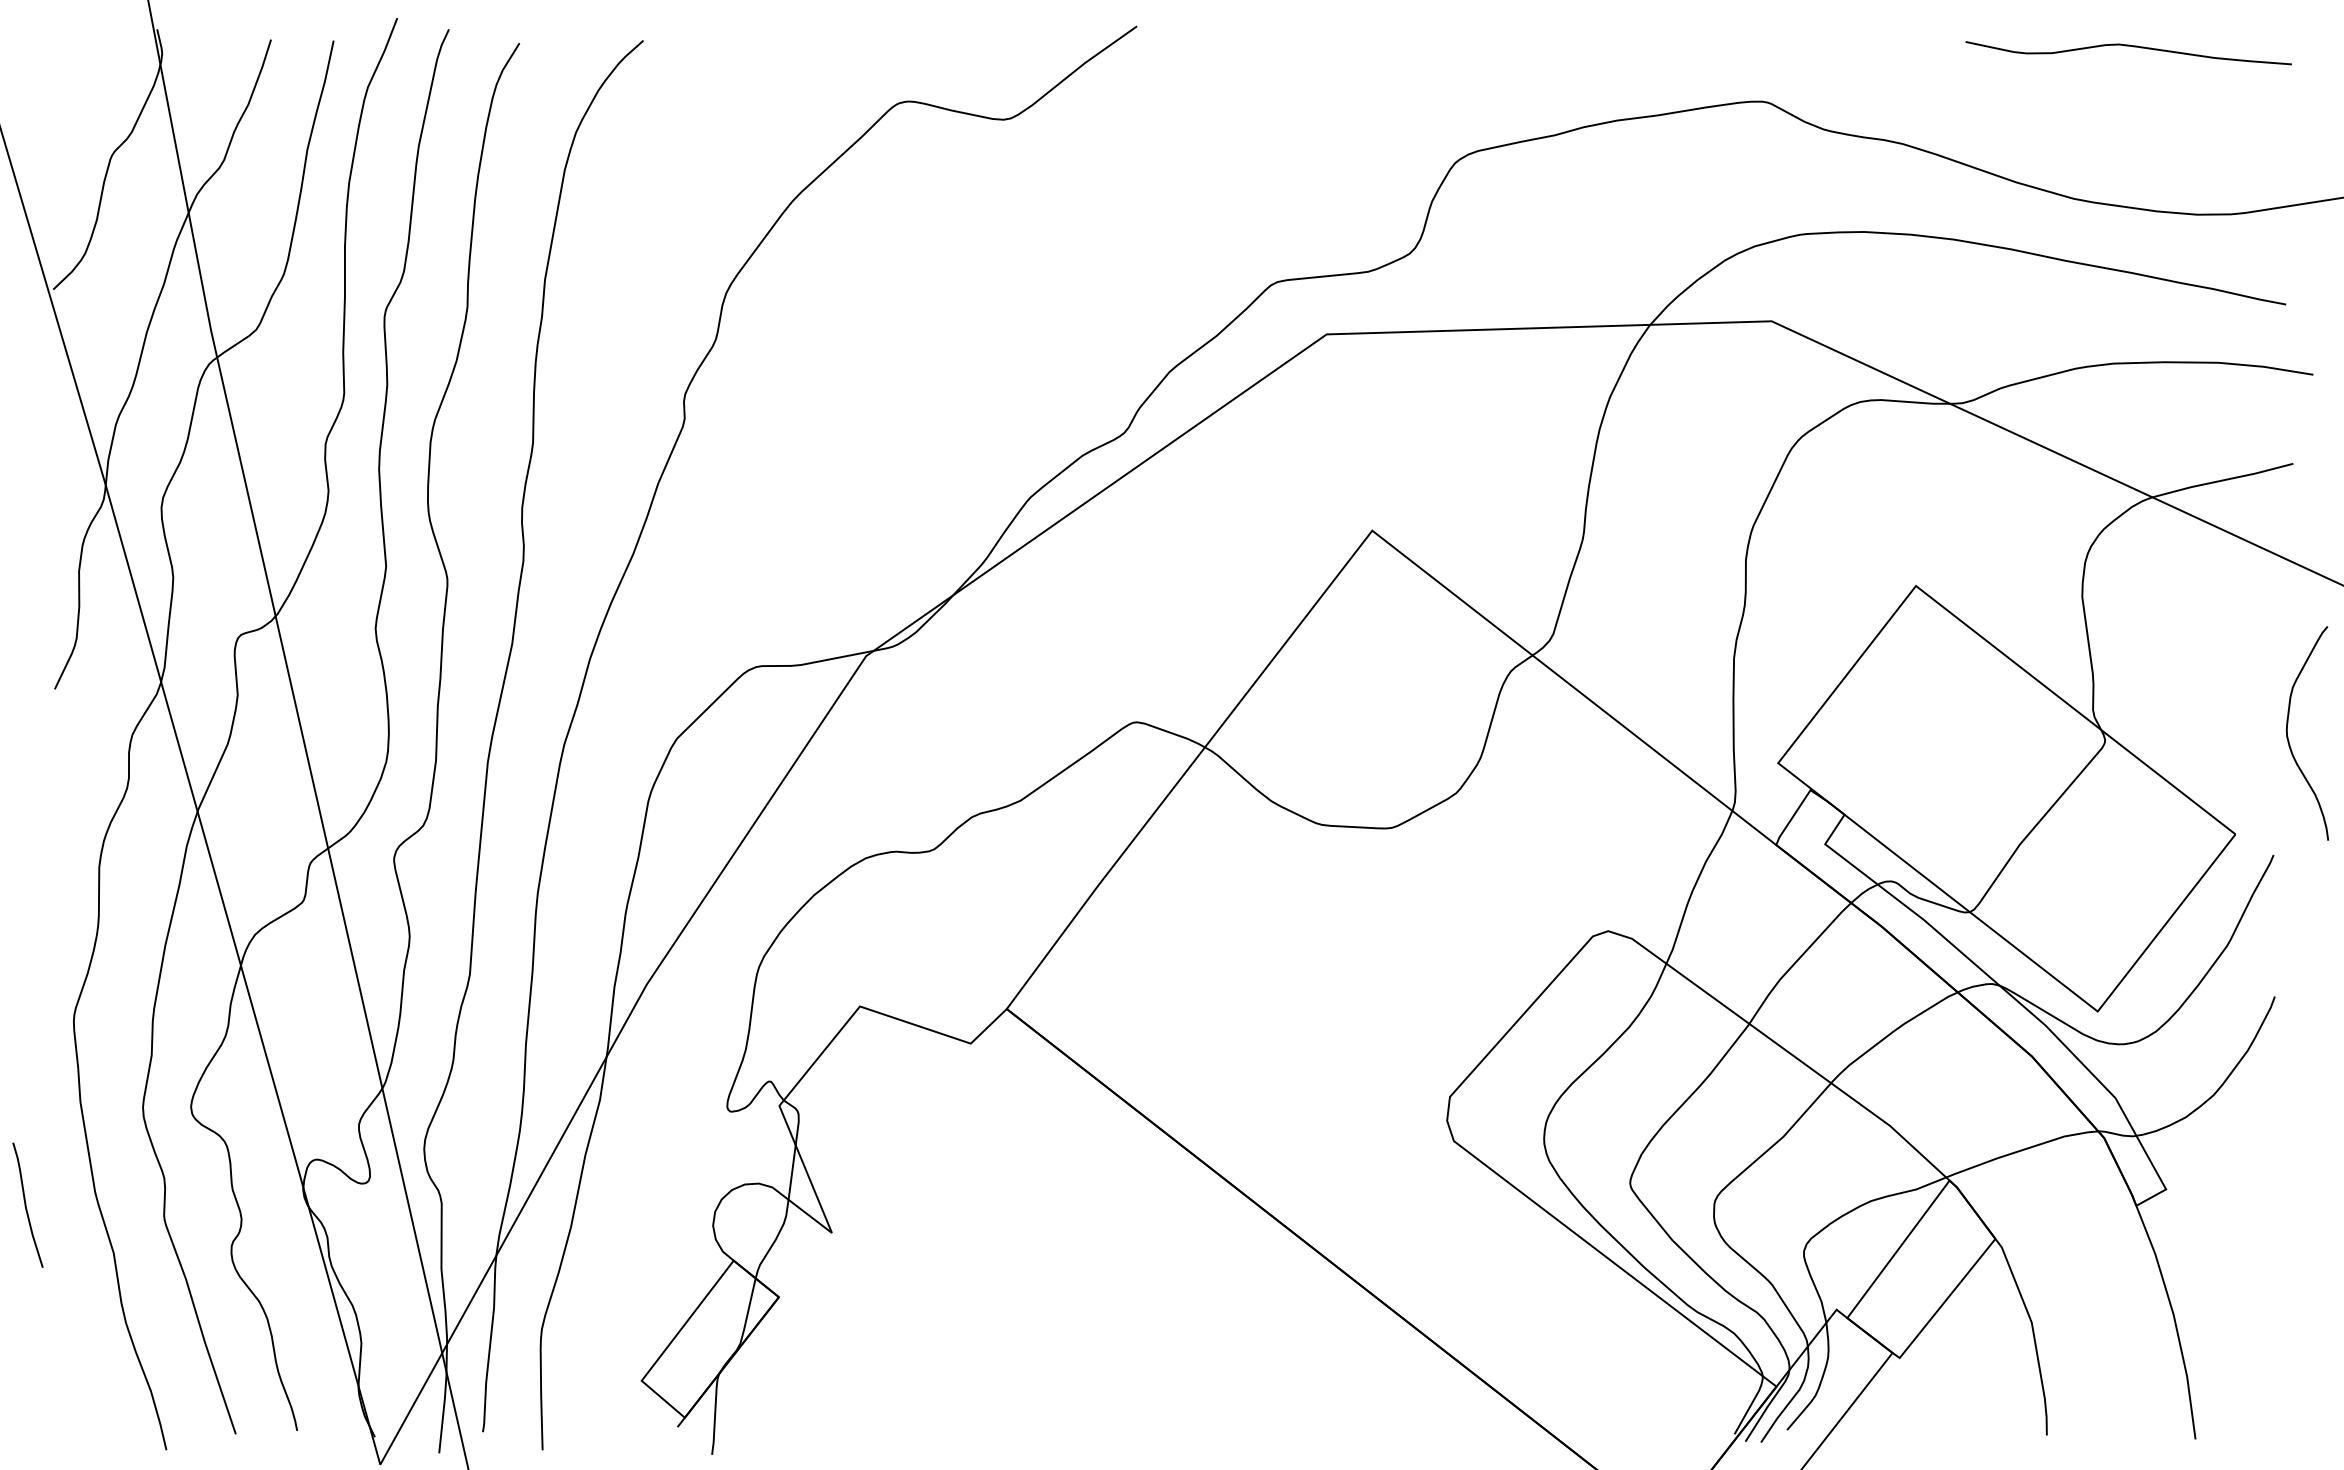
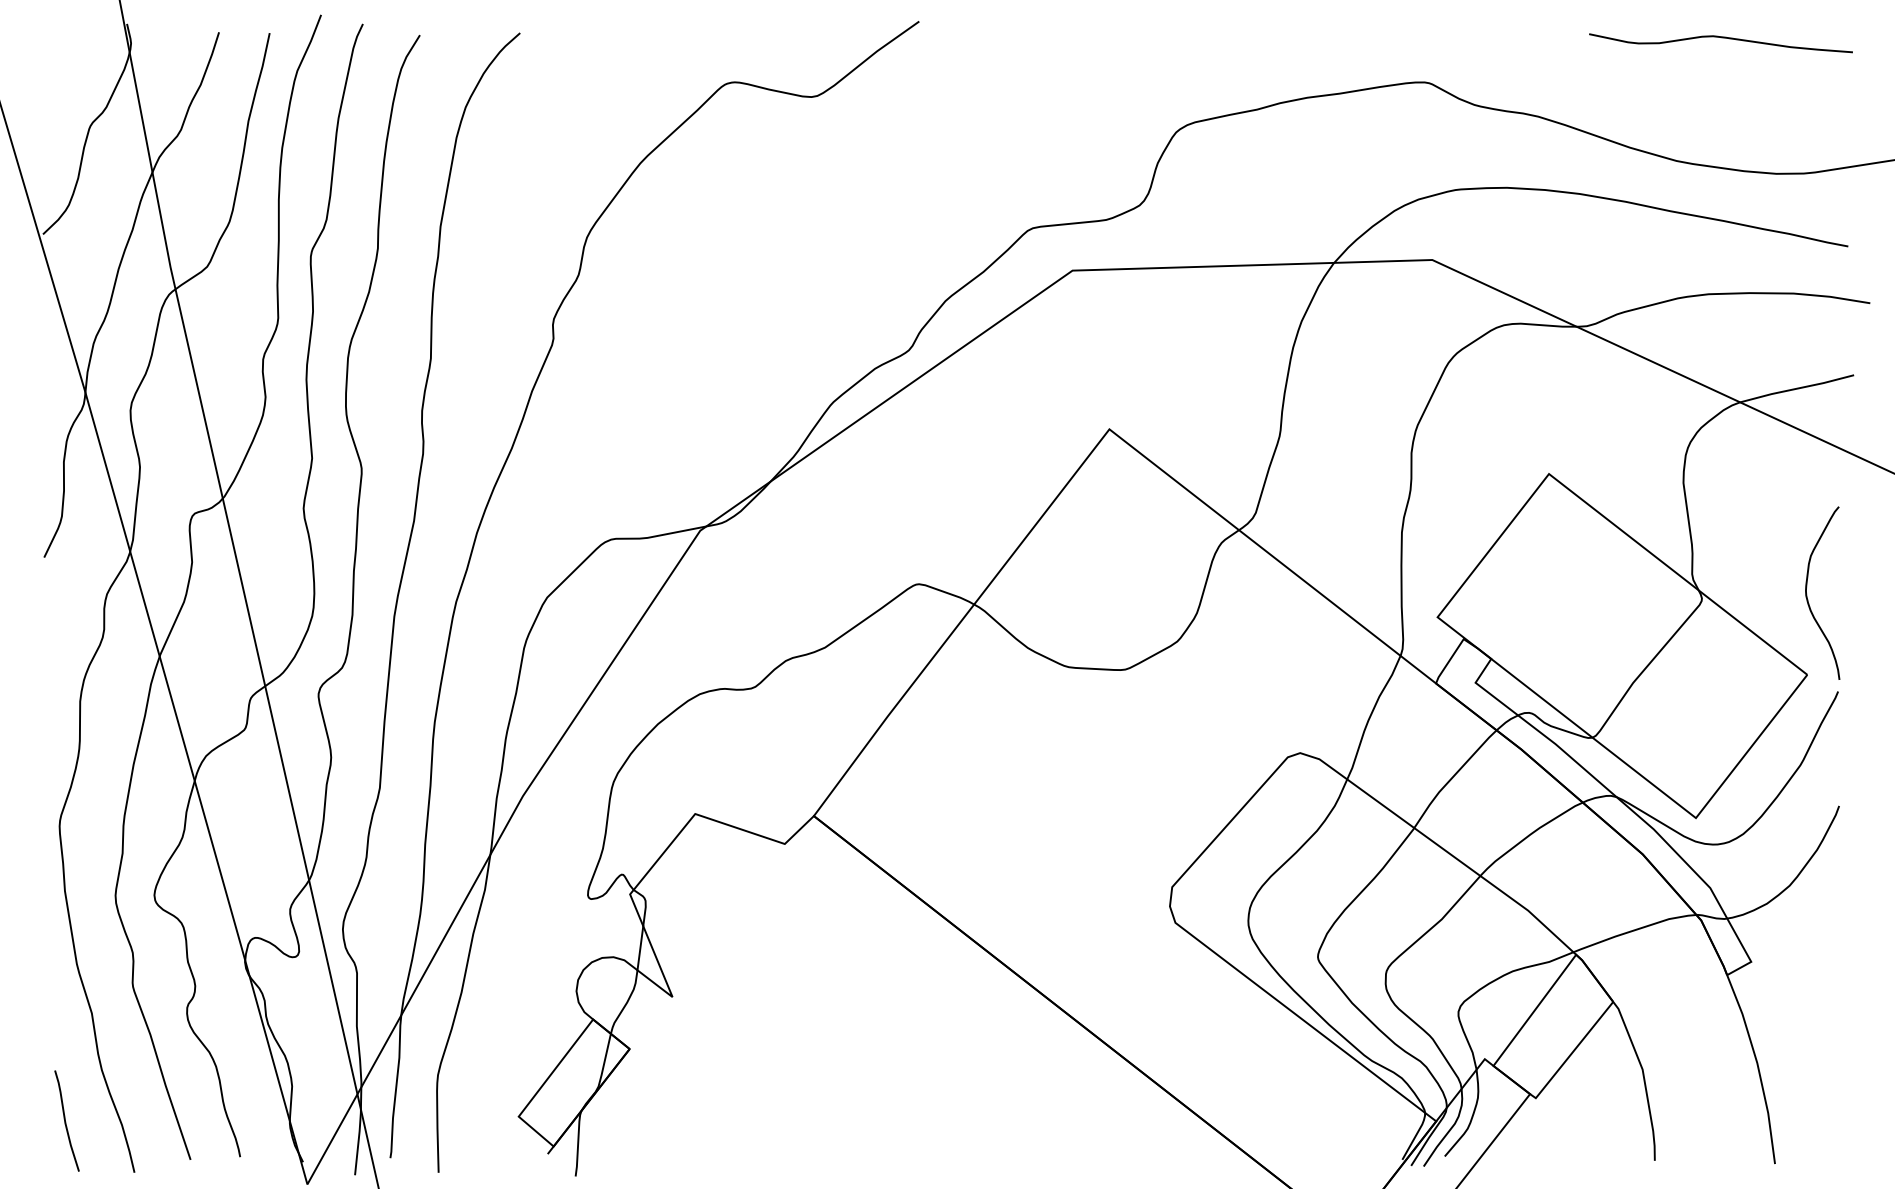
curve: (2288, 736) -> (1807, 595), moved
curve: (26, 1204) -> (65, 1120), moved

